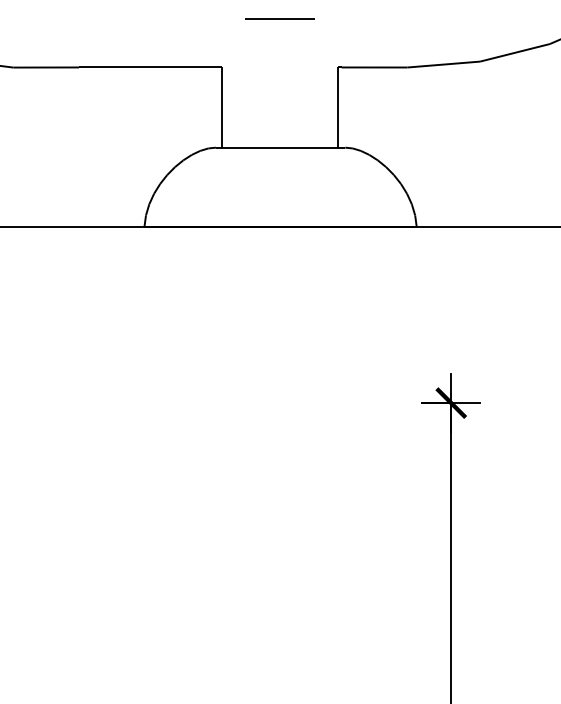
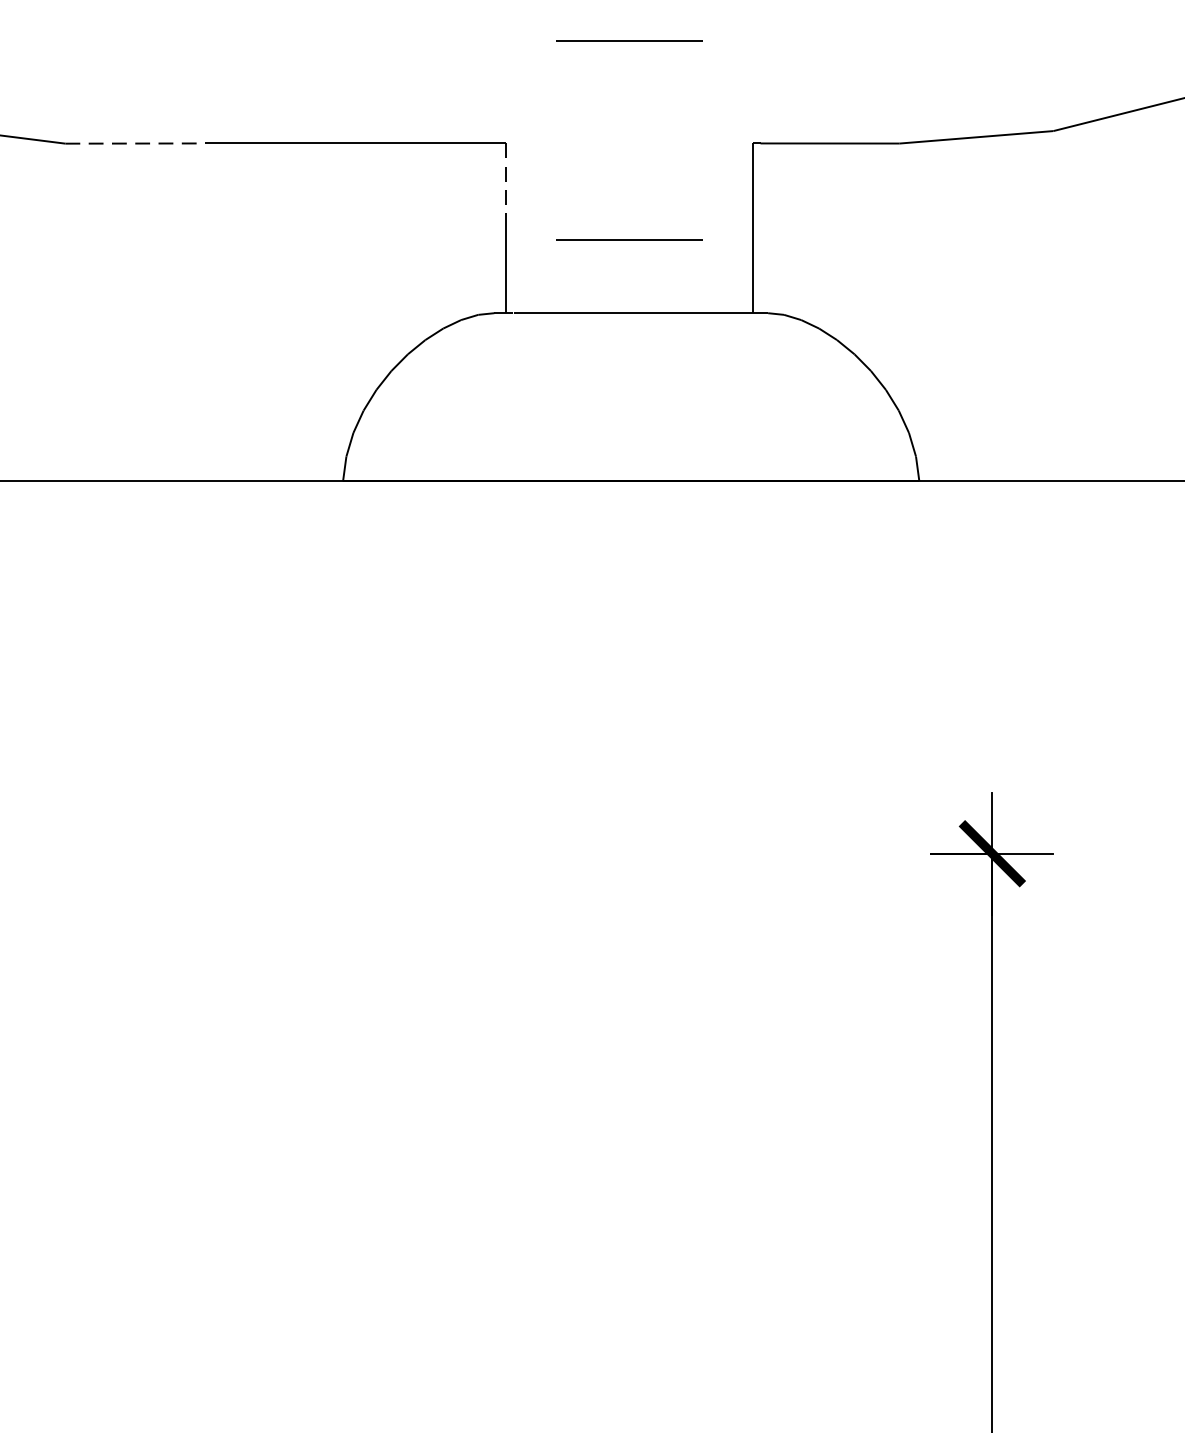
line: (46, 67) -> (135, 143), solid -> dashed
line: (221, 85) -> (506, 181), solid -> dashed
line: (279, 112) -> (628, 238), added

